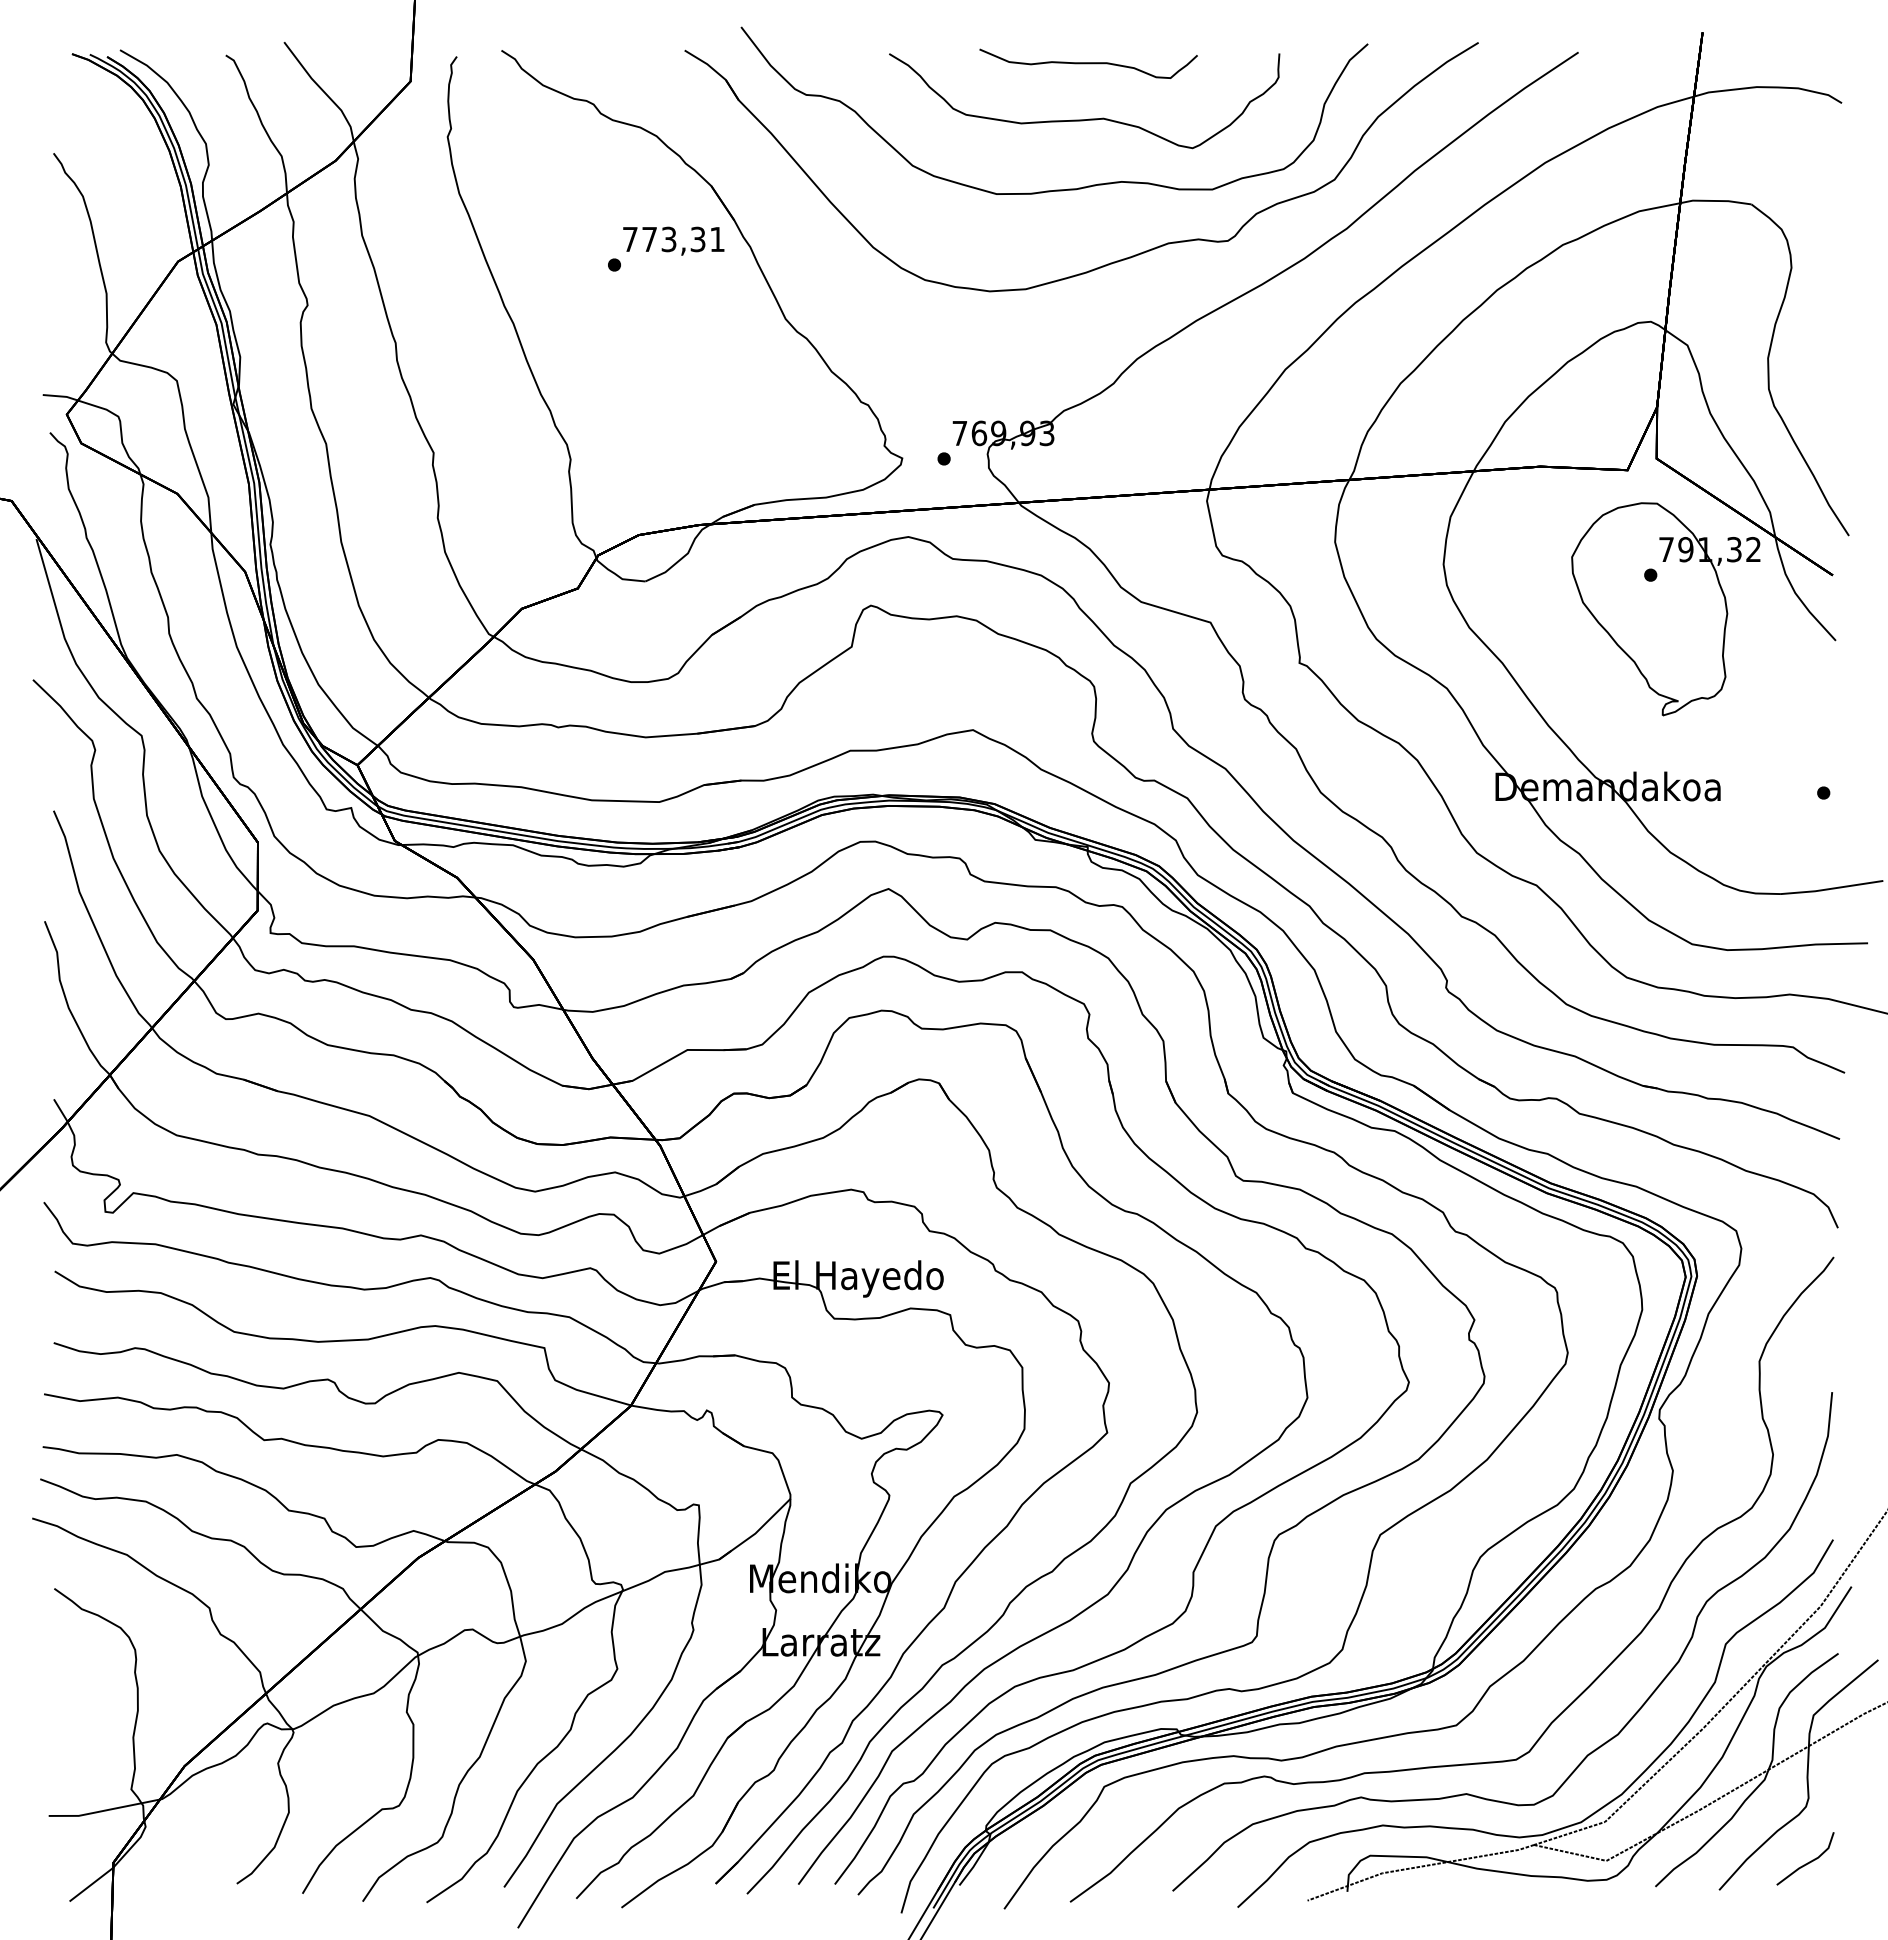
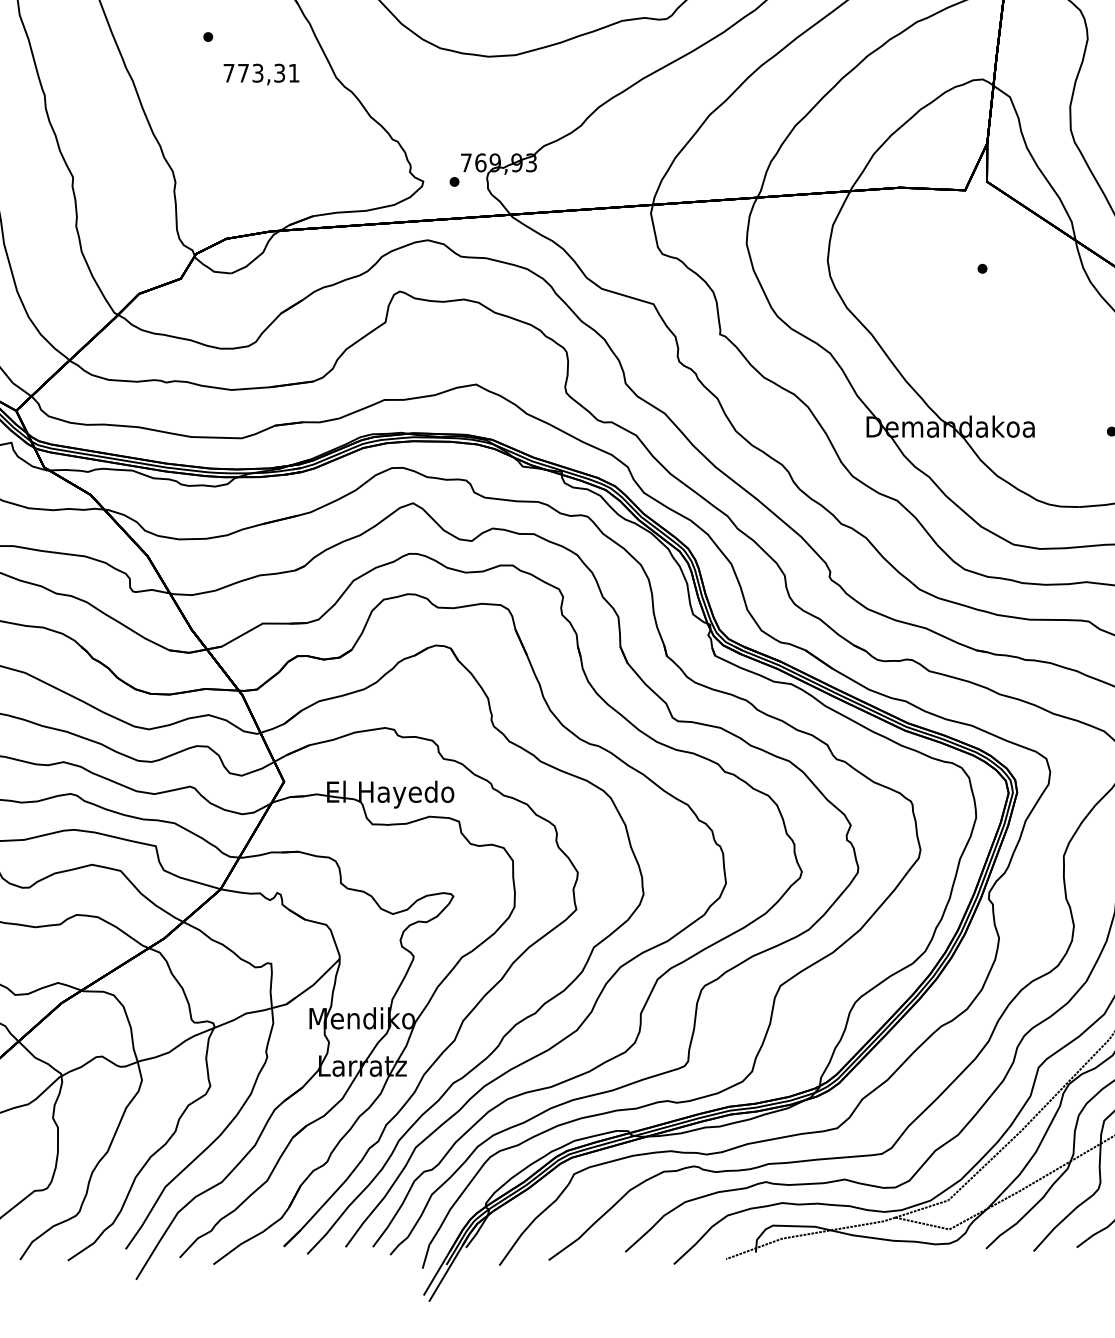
text: (673, 240) -> (261, 74), moved
part: (1665, 609) -> (993, 294), removed

